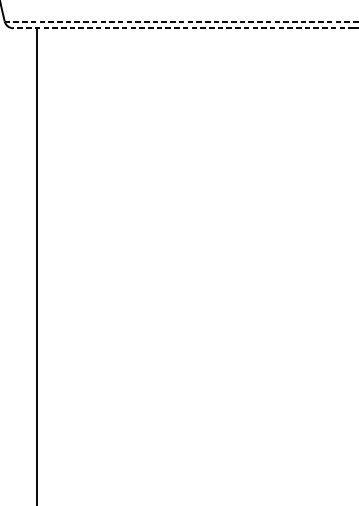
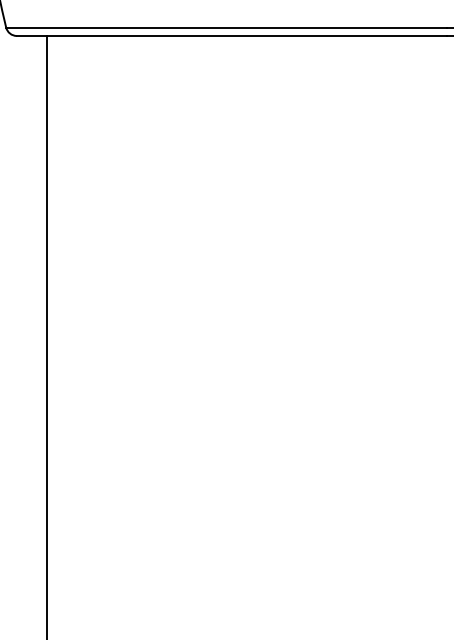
line: (179, 21) -> (226, 27), dashed -> solid
line: (183, 27) -> (231, 35), dashed -> solid

